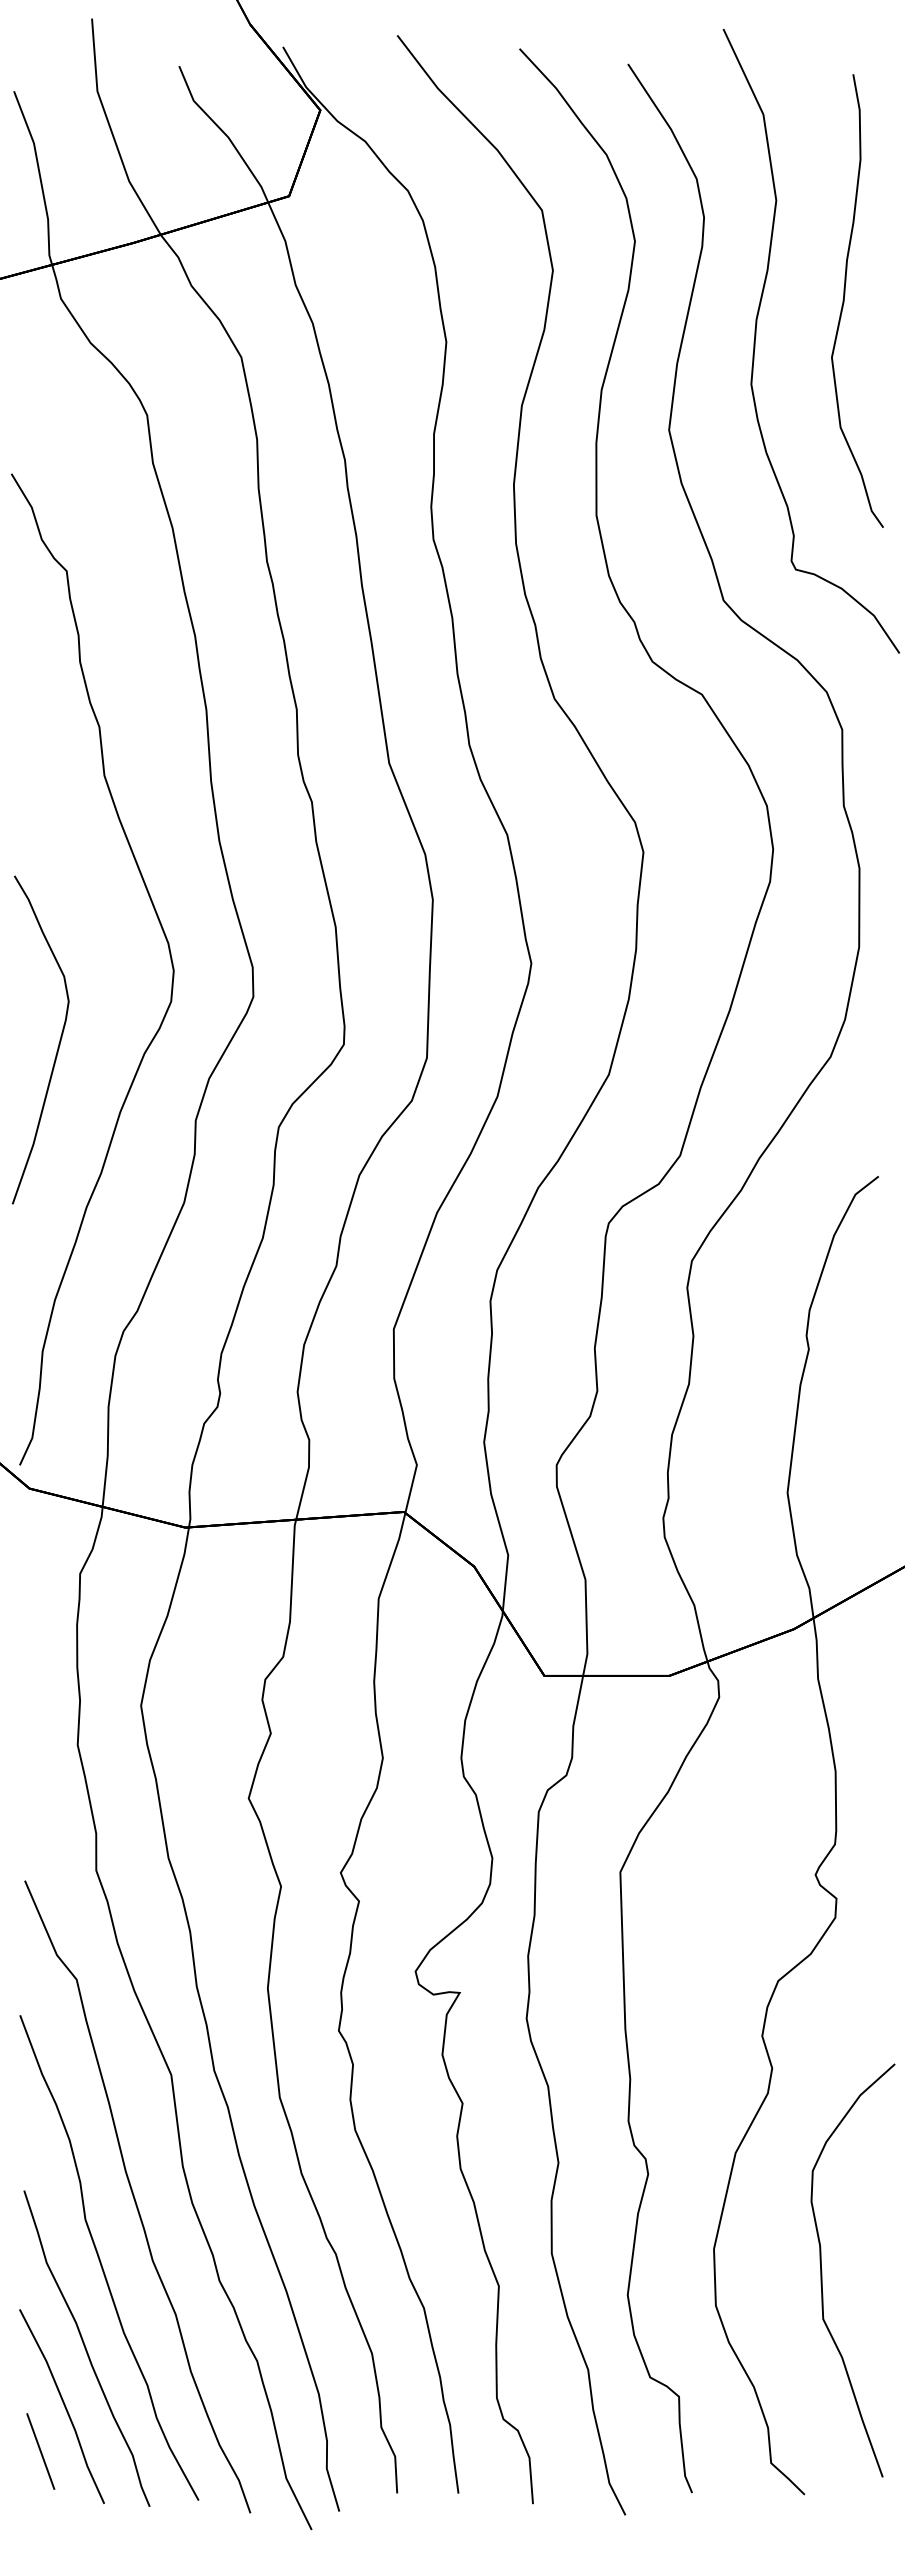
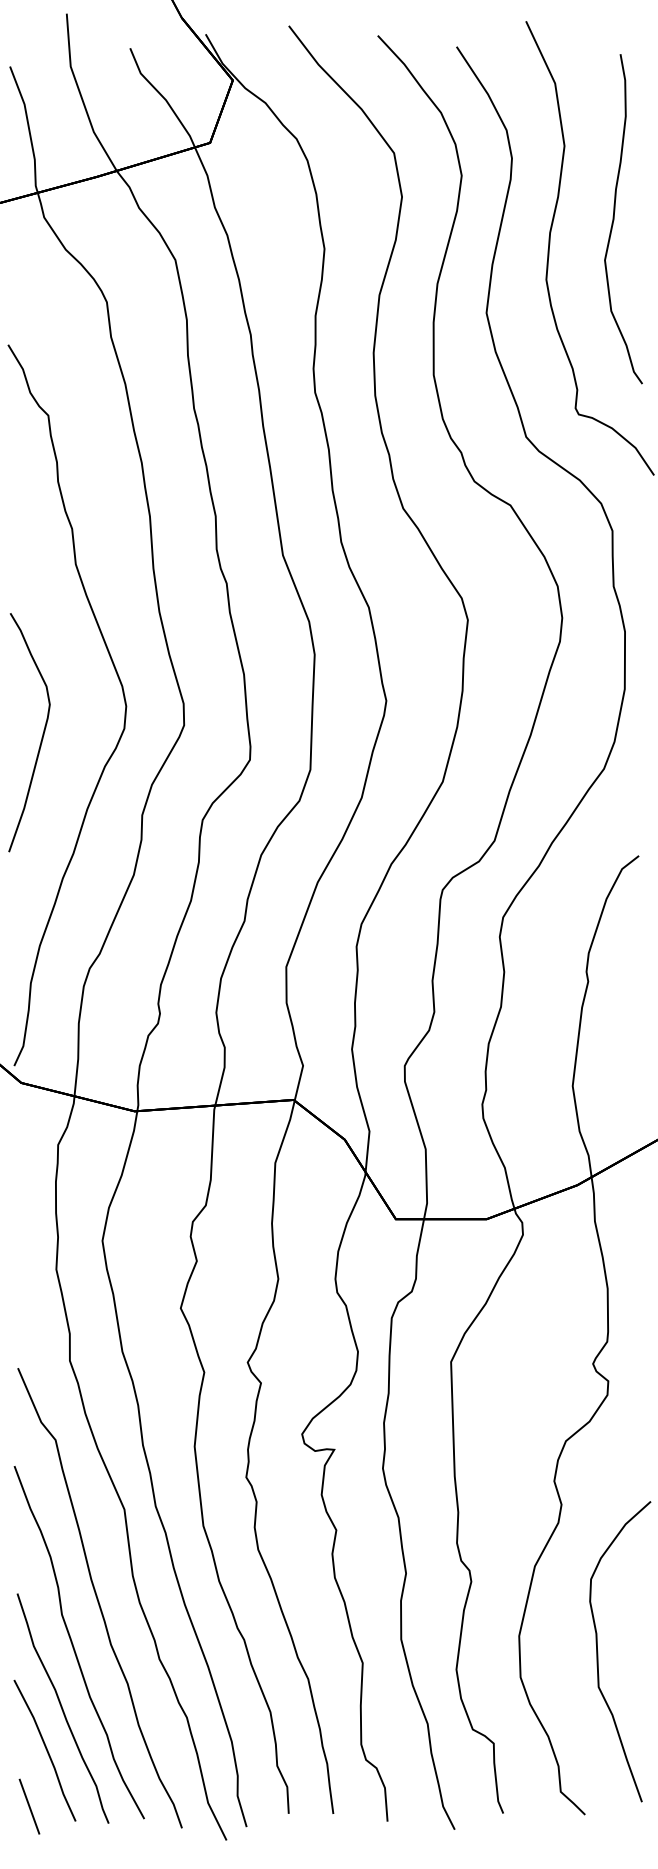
curve: (58, 1043) -> (42, 735), moved
line: (40, 2451) -> (29, 1806), moved

